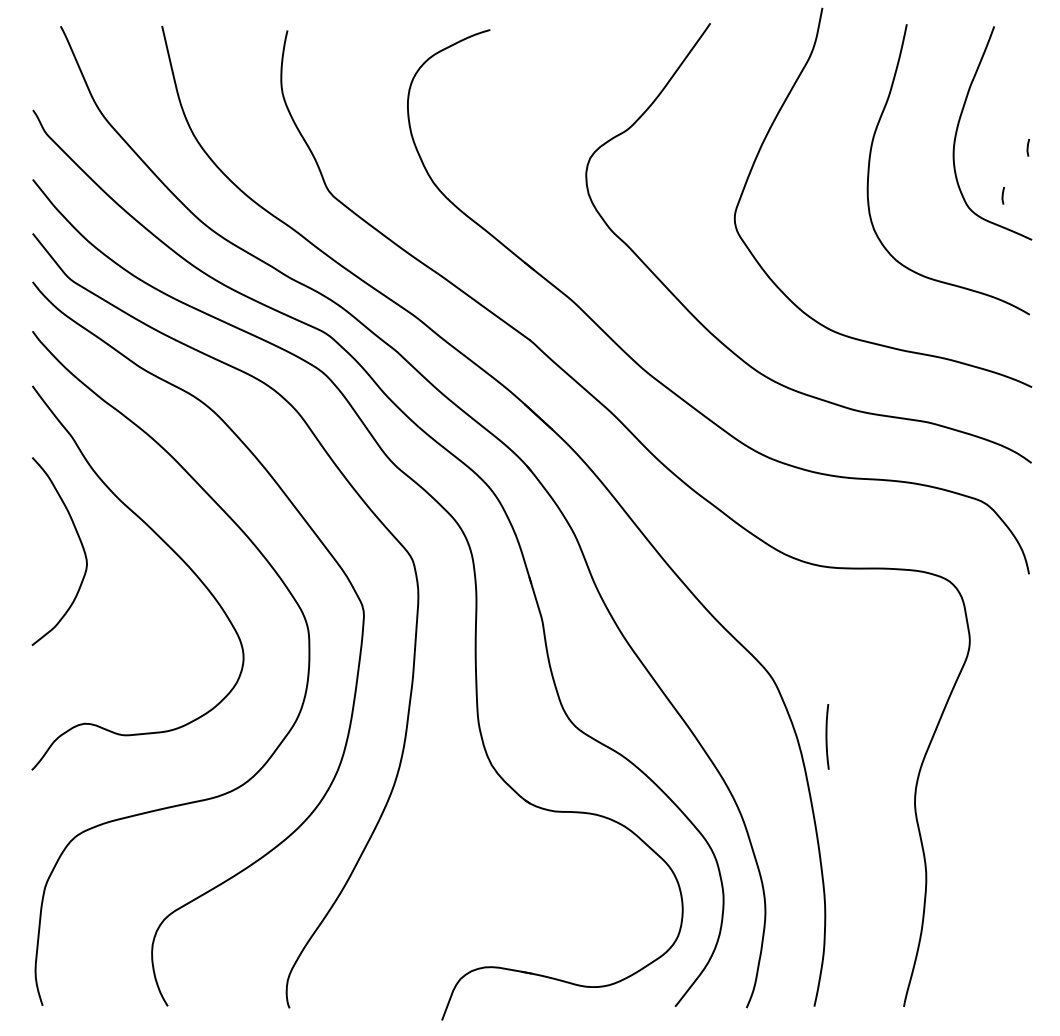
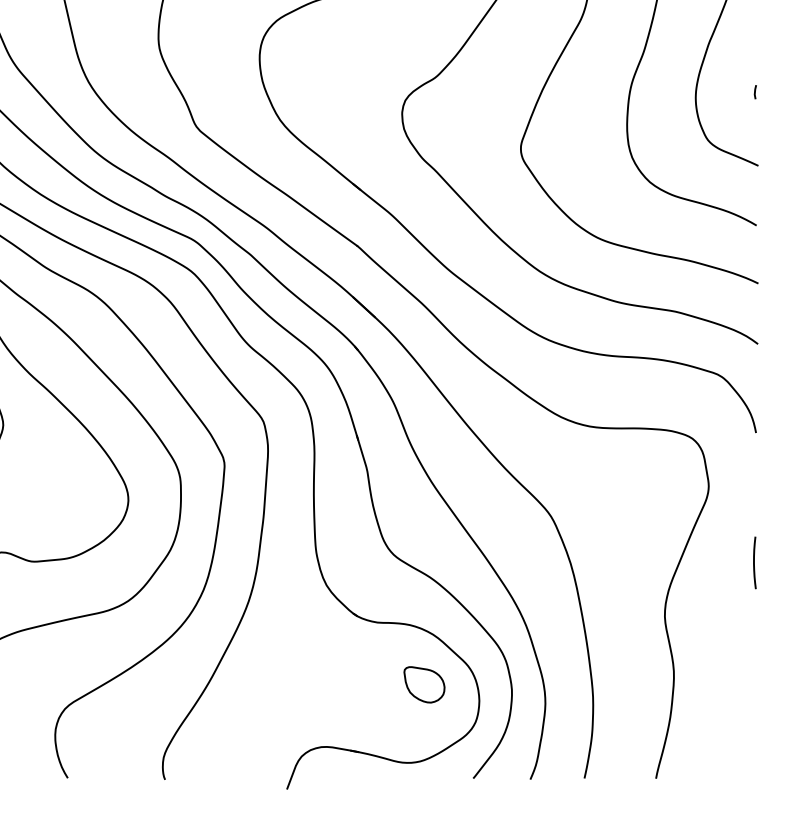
line: (1002, 195) -> (734, 130), removed
curve: (827, 736) -> (754, 562), moved
part: (614, 889) -> (424, 684), added

